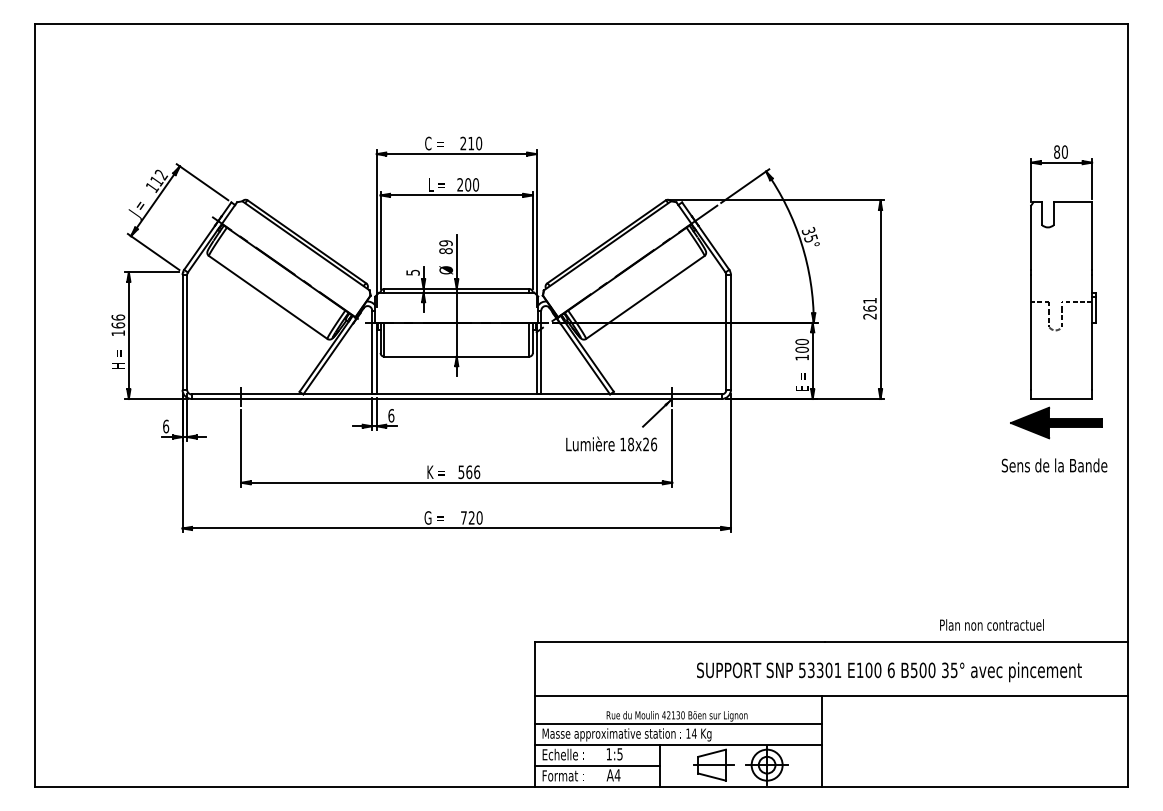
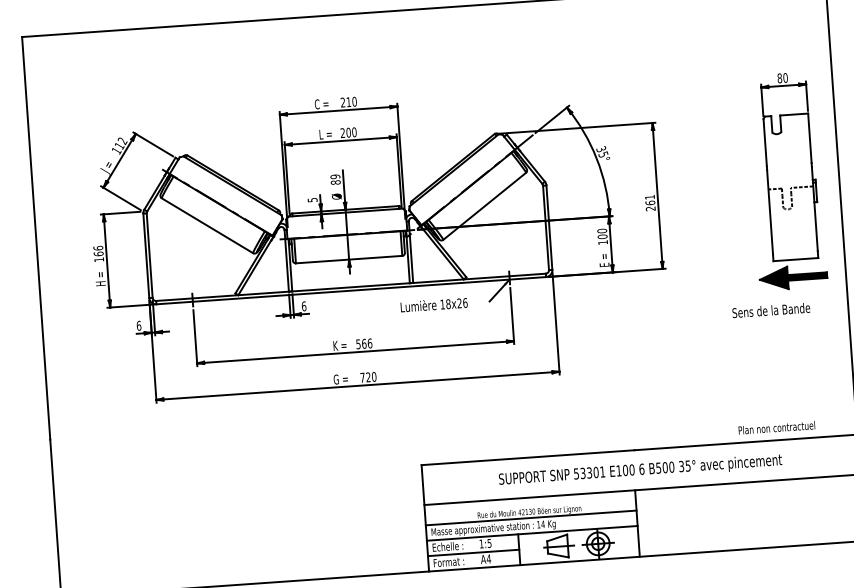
text: (611, 443) -> (434, 304), moved
text: (1054, 465) -> (771, 310), moved
text: (991, 624) -> (776, 427), moved
text: (889, 672) -> (640, 470), moved

